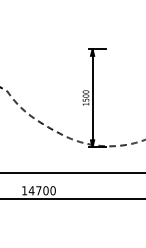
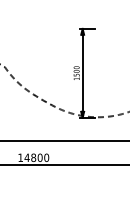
text: (38, 190) -> (33, 157), 14700 -> 14800

